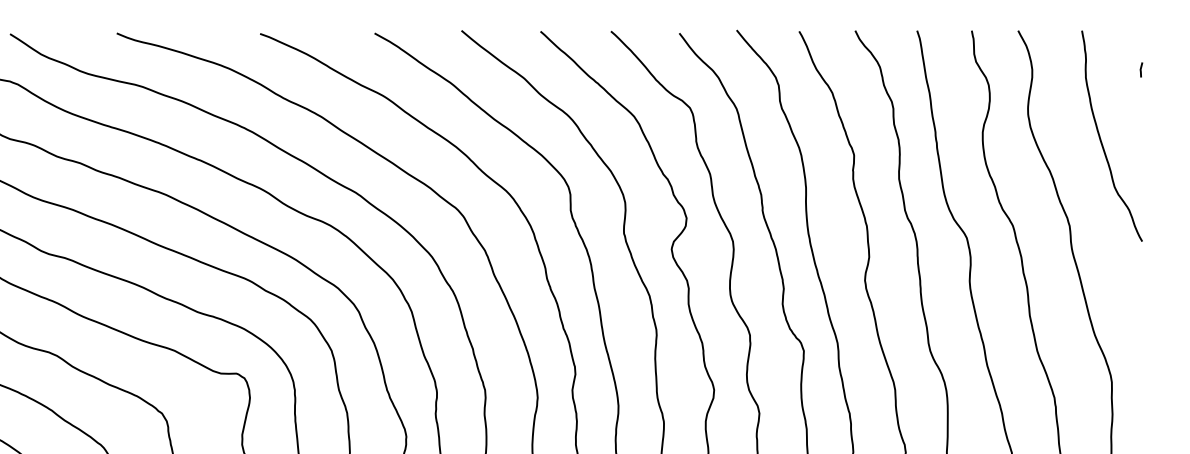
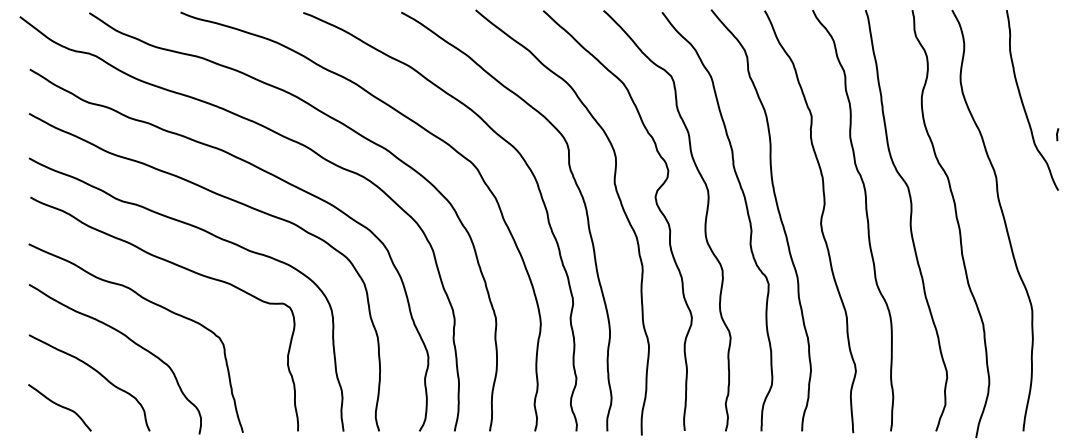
line: (1141, 69) -> (1057, 134), moved

